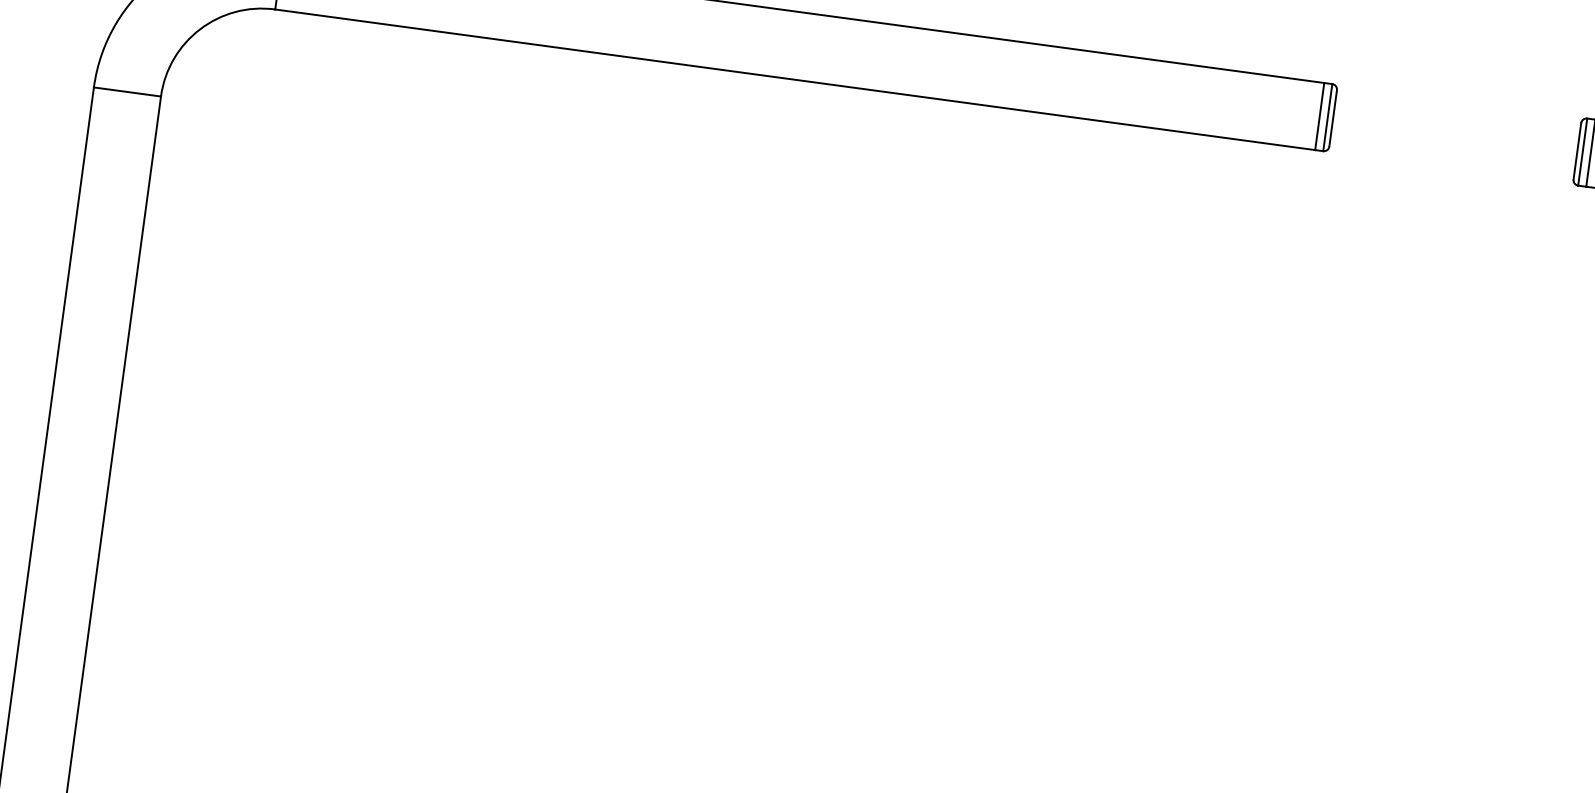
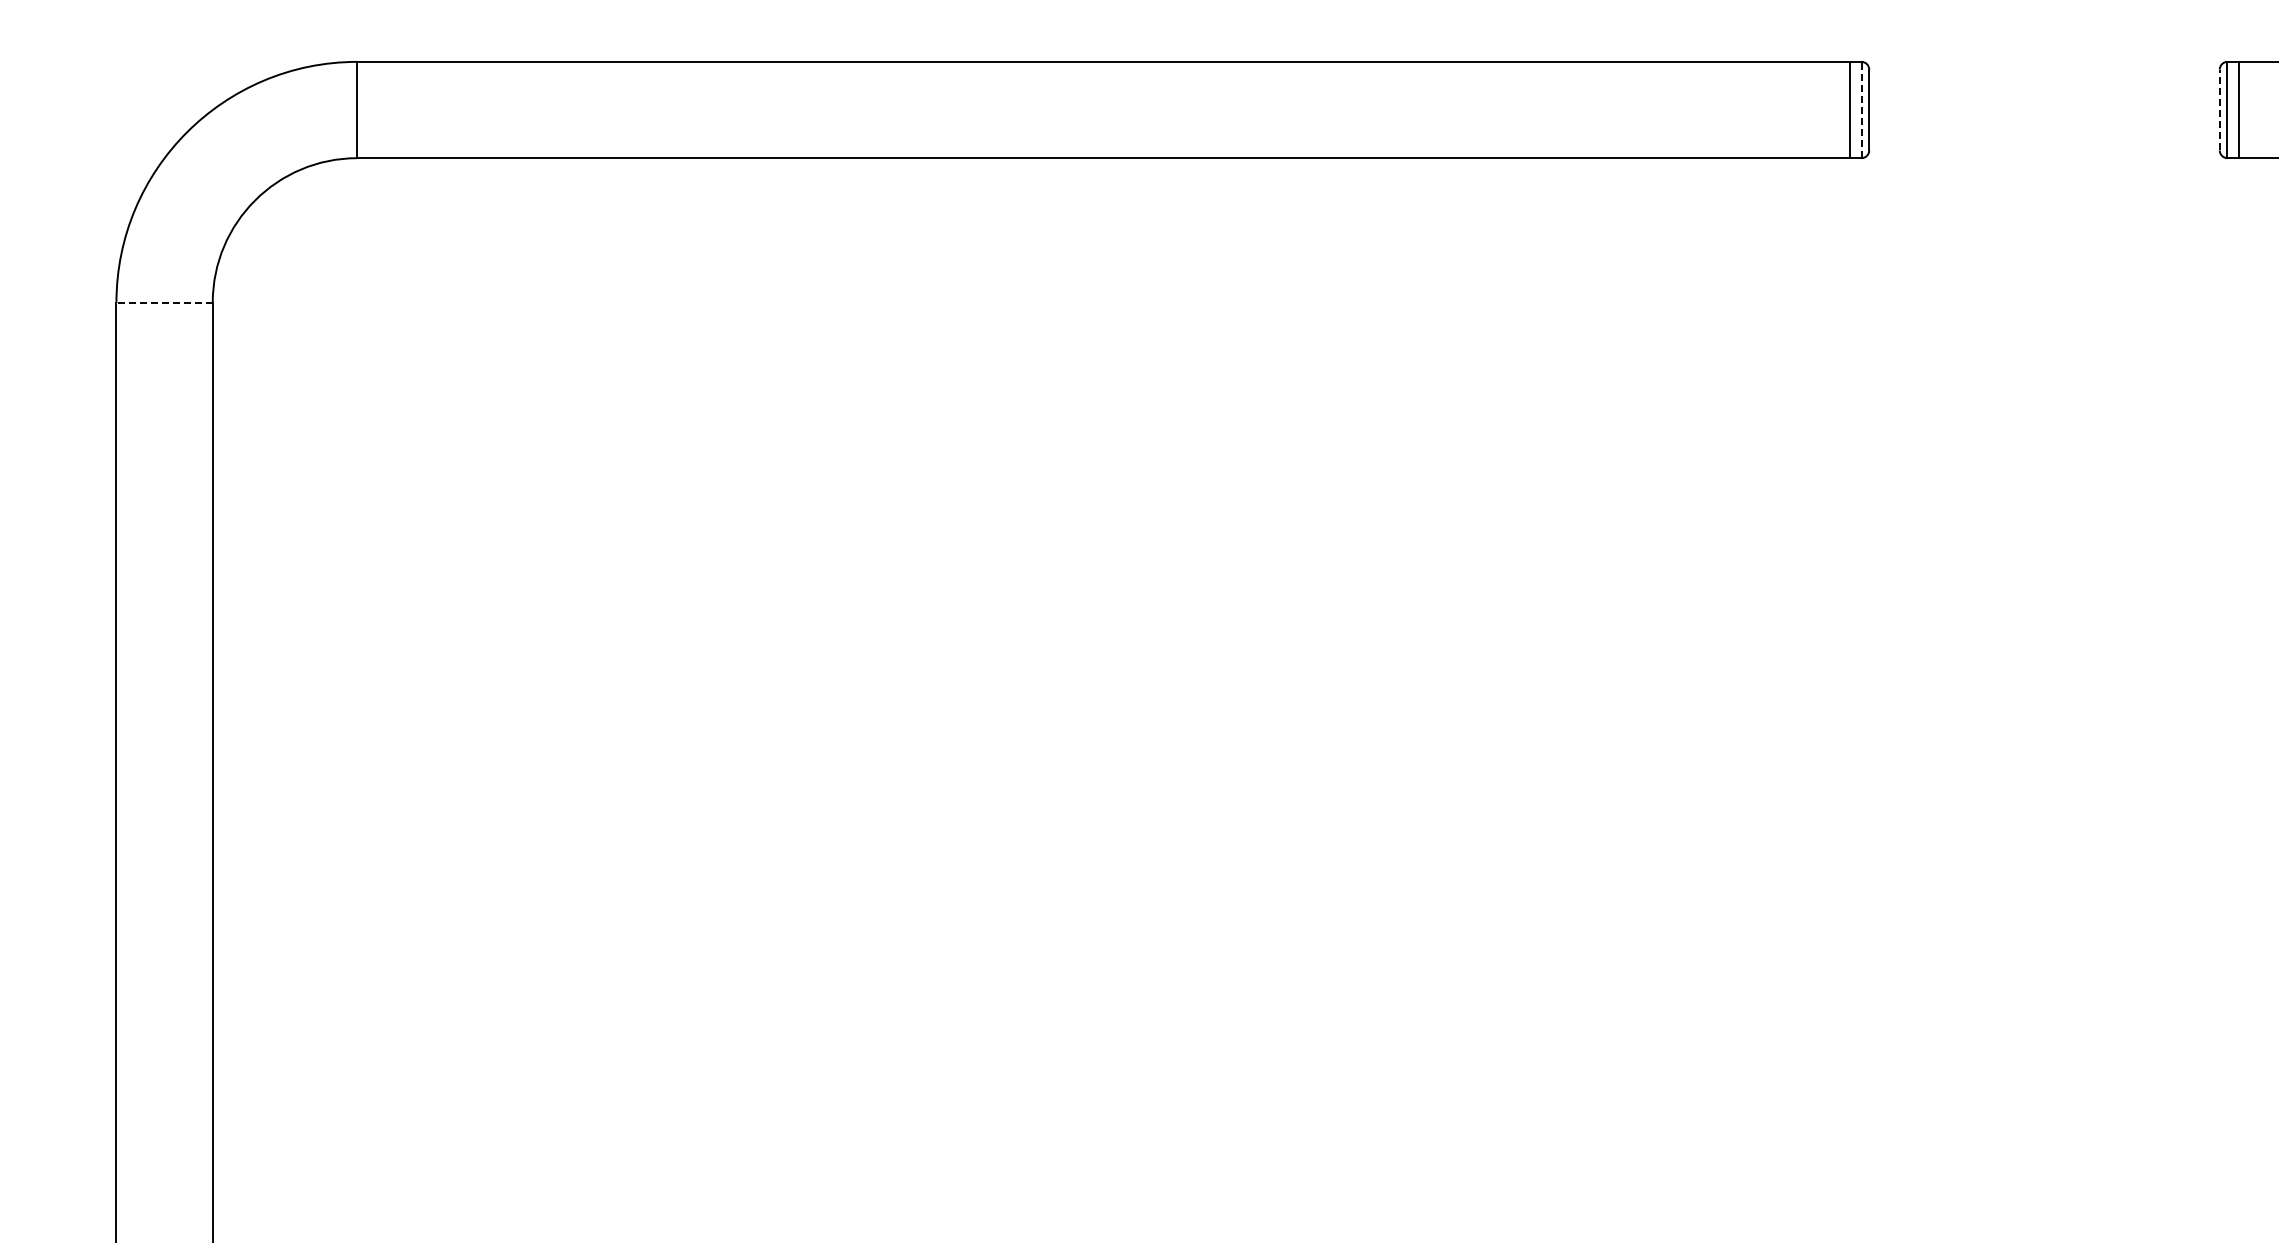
line: (127, 91) -> (164, 302), solid -> dashed
line: (1327, 117) -> (1861, 109), solid -> dashed
line: (1577, 150) -> (2219, 109), solid -> dashed

